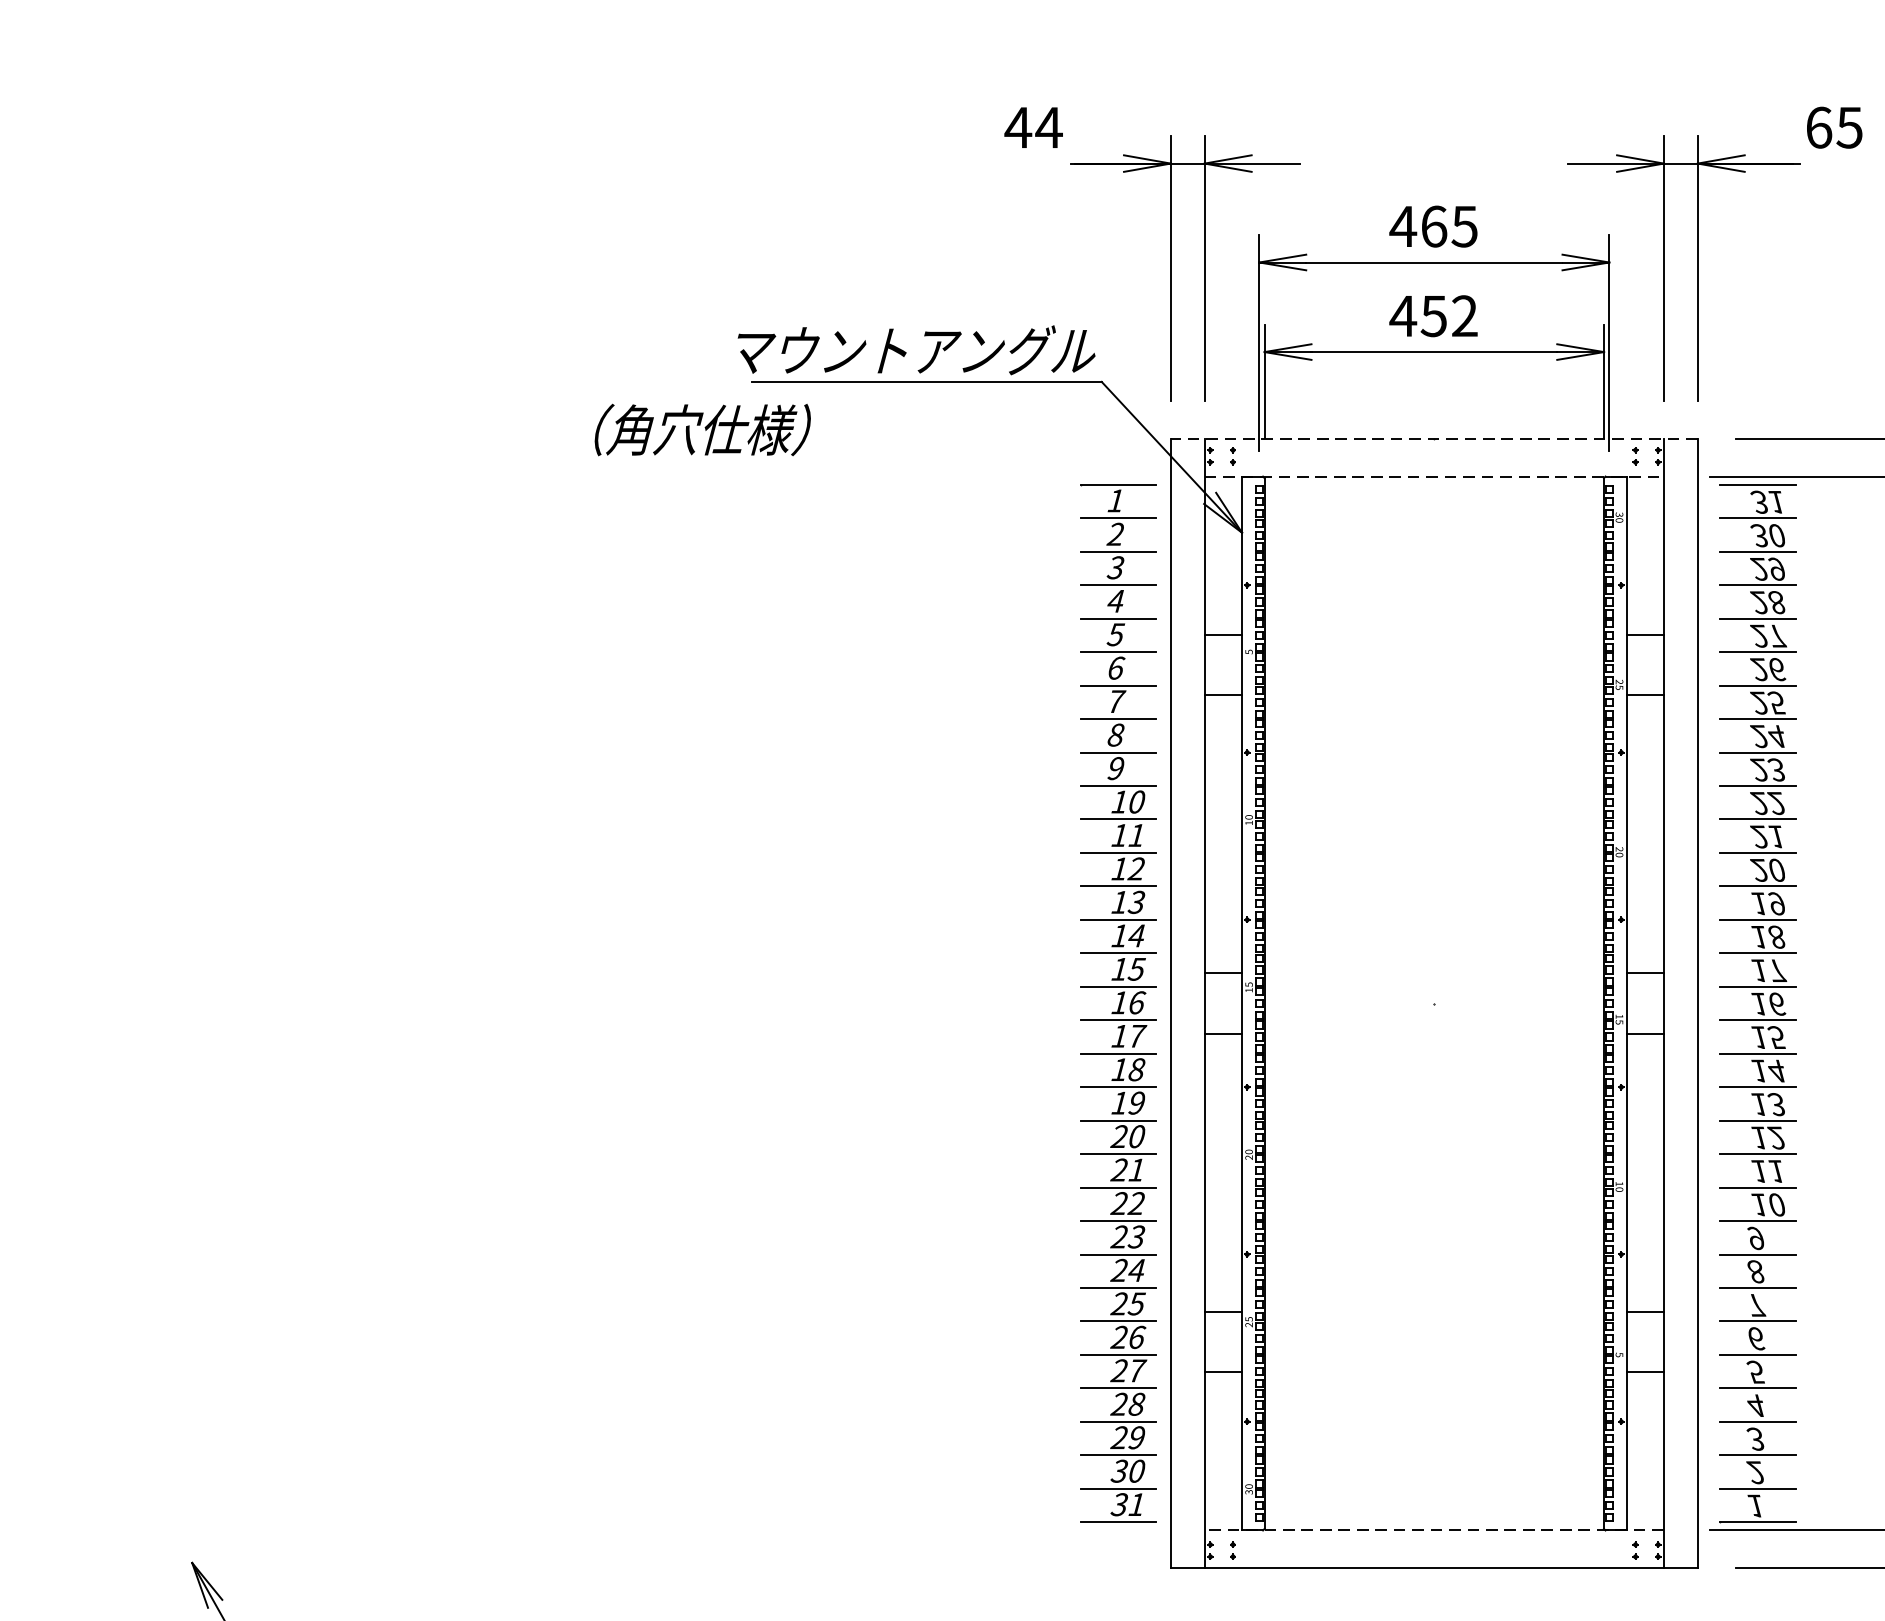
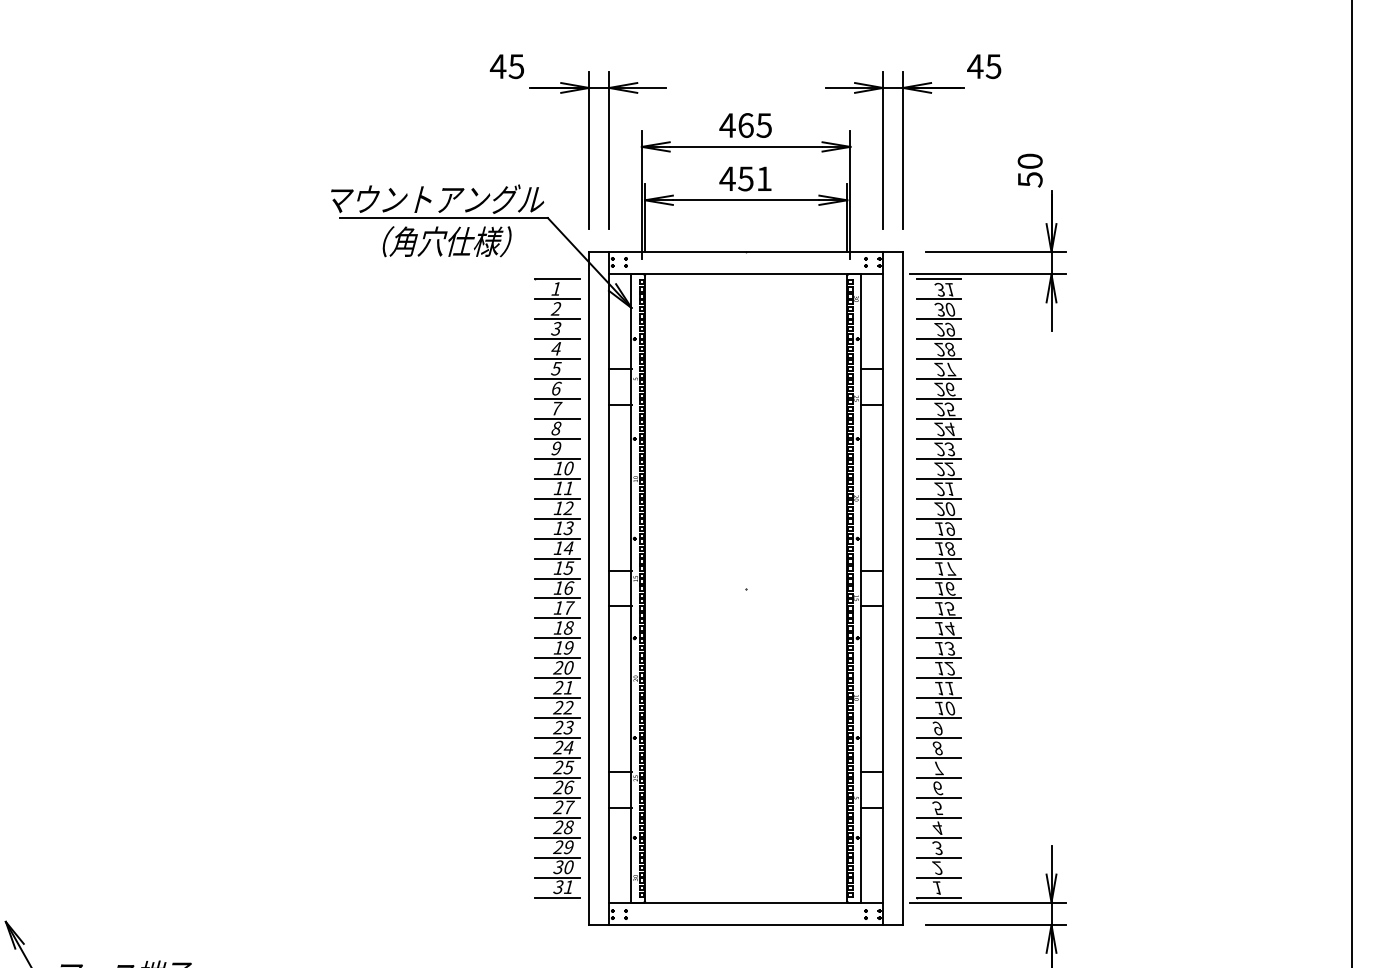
text: (1049, 127) -> (516, 66), 44 -> 45
text: (1819, 127) -> (975, 66), 65 -> 45
text: (1463, 315) -> (763, 178), 452 -> 451
text: (701, 429) -> (446, 241), moved
line: (1433, 439) -> (745, 252), dashed -> solid
line: (1434, 476) -> (746, 274), dashed -> solid
line: (1434, 1530) -> (746, 902), dashed -> solid

